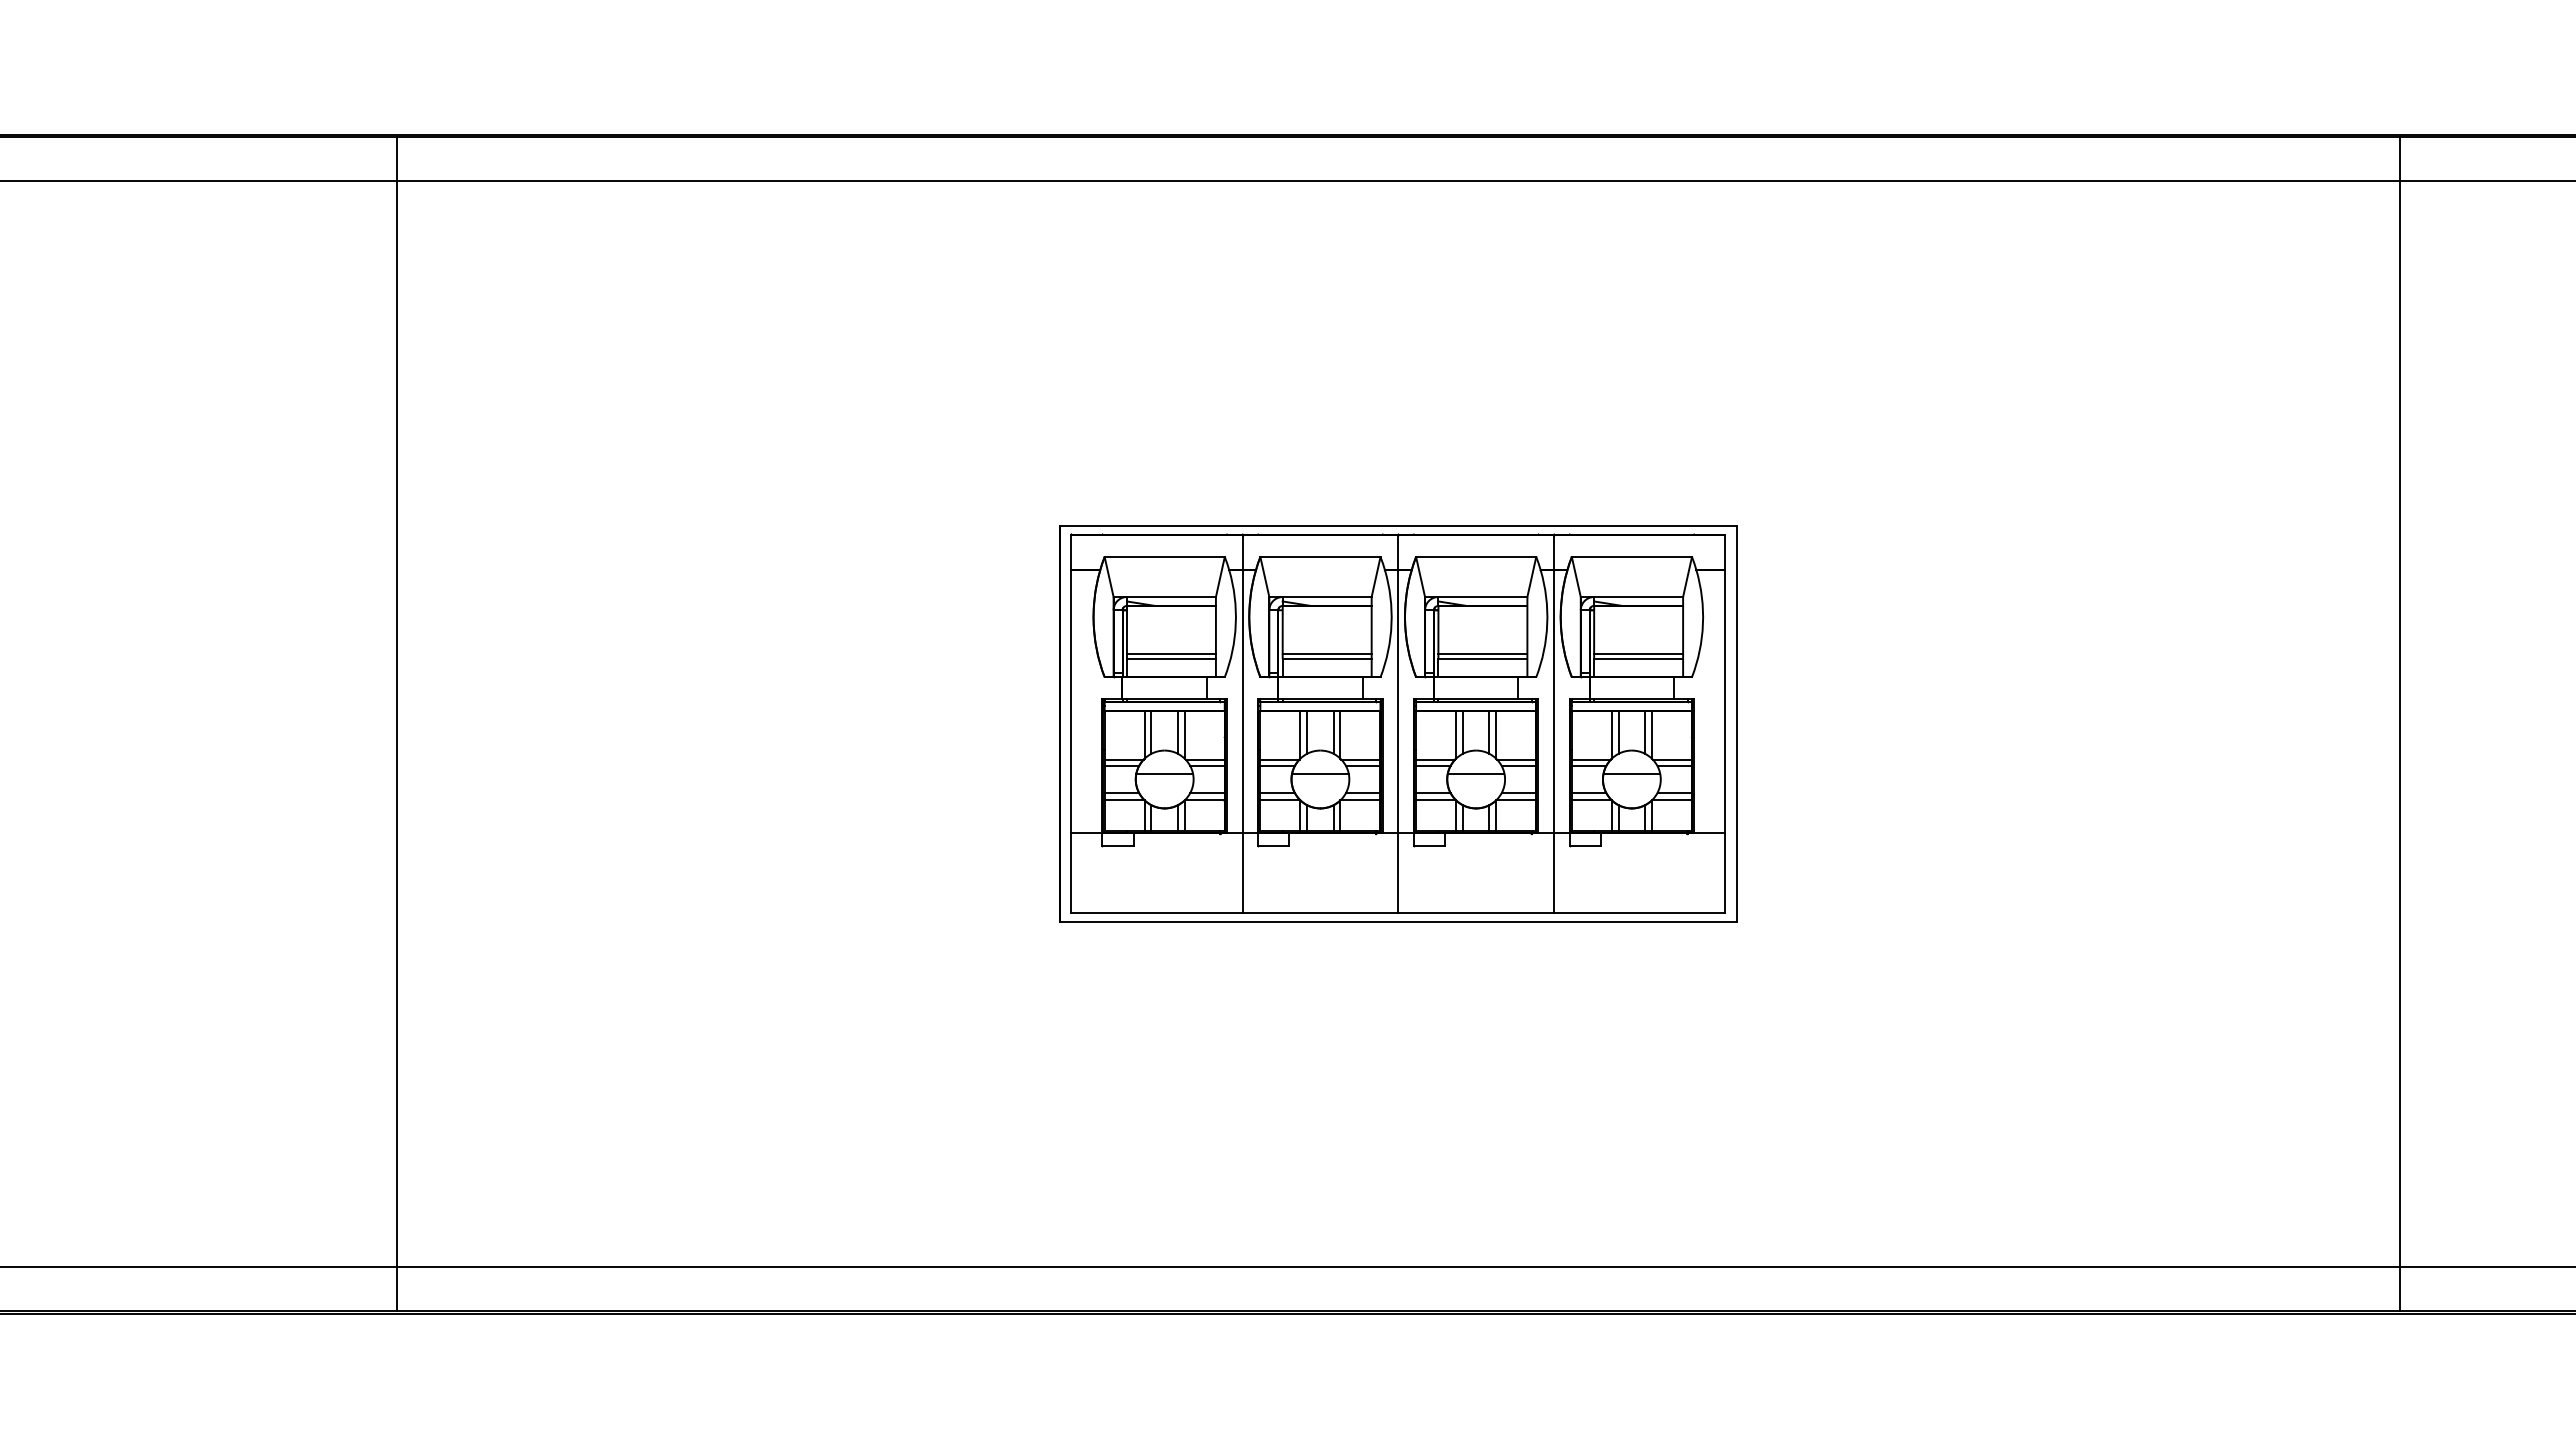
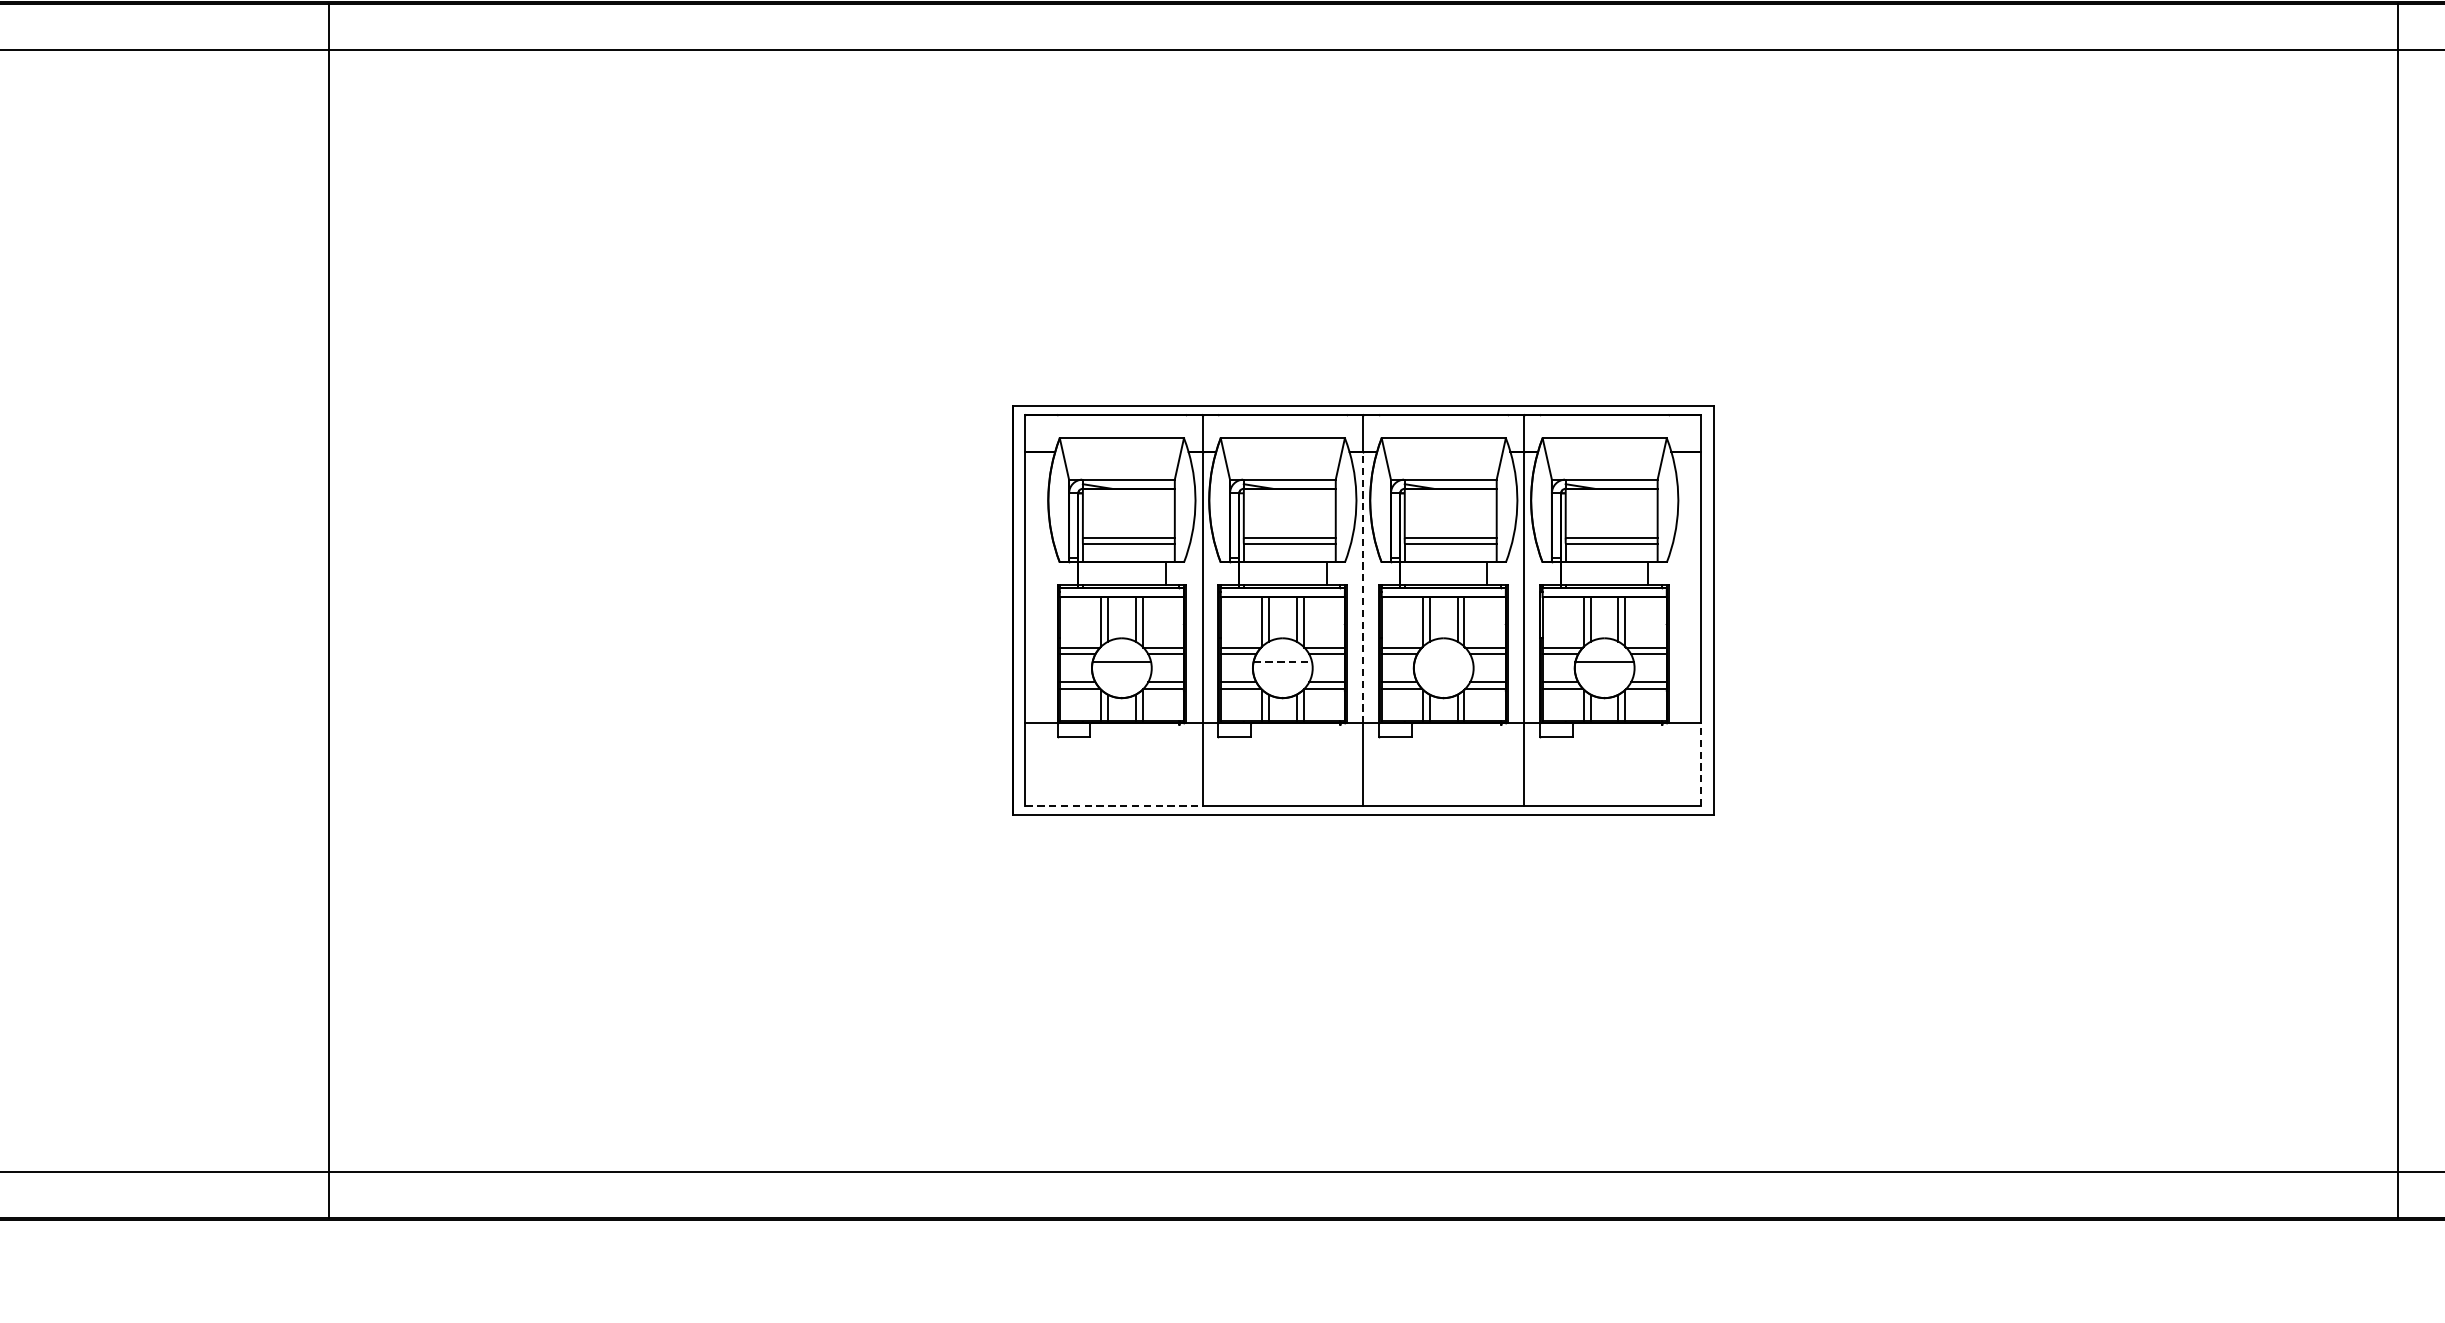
line: (1398, 701) -> (1363, 587), solid -> dashed
line: (1320, 773) -> (1282, 662), solid -> dashed
line: (1475, 773) -> (1443, 662), removed
line: (1725, 872) -> (1701, 764), solid -> dashed
line: (1157, 912) -> (1114, 805), solid -> dashed

